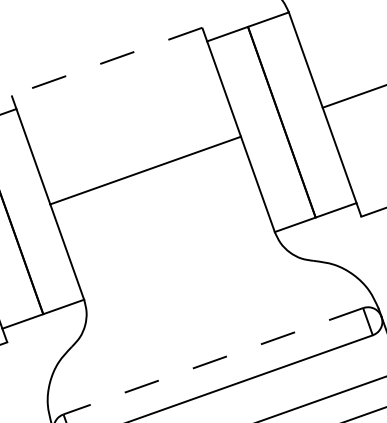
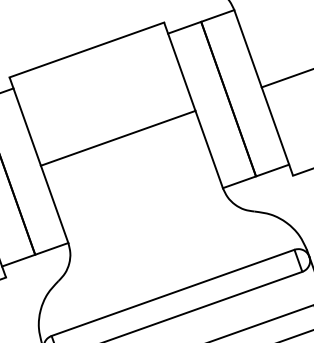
line: (106, 62) -> (86, 50), dashed -> solid
line: (213, 360) -> (173, 292), dashed -> solid

